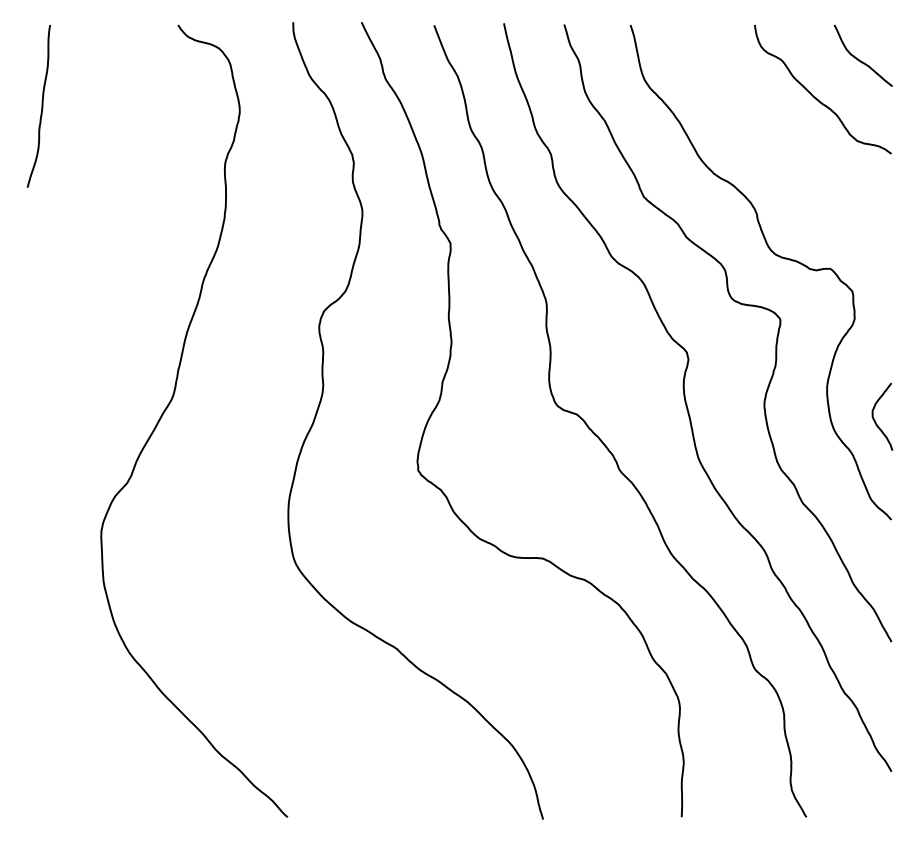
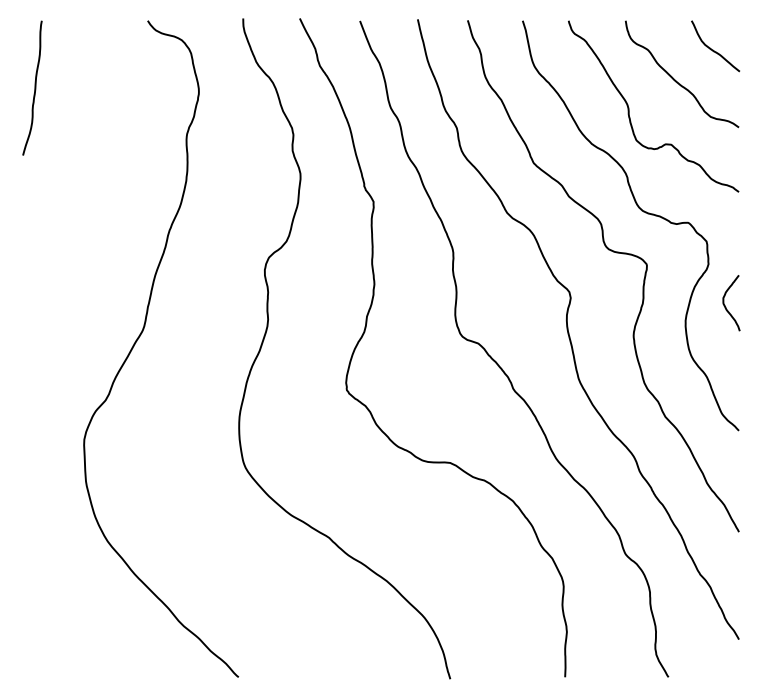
curve: (759, 131) -> (629, 109), added
curve: (875, 420) -> (725, 306), moved

